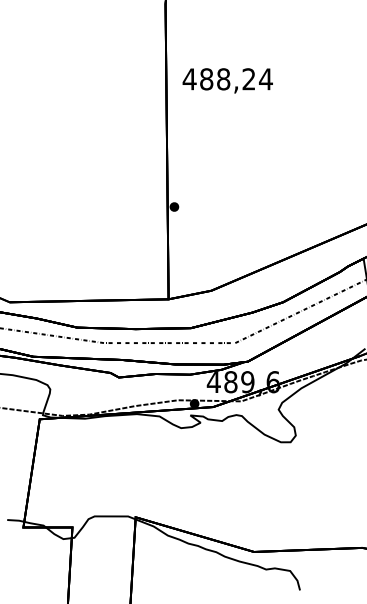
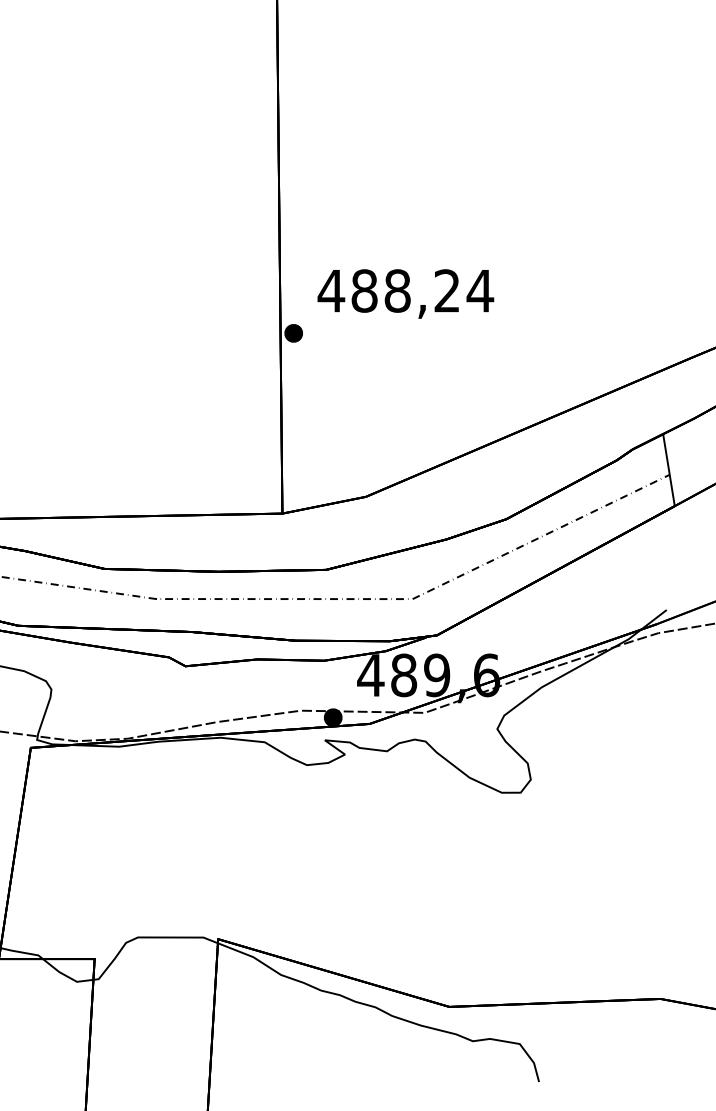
text: (227, 80) -> (405, 293), moved

